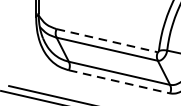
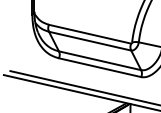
line: (107, 40) -> (90, 34), dashed -> solid
line: (120, 81) -> (100, 67), dashed -> solid

